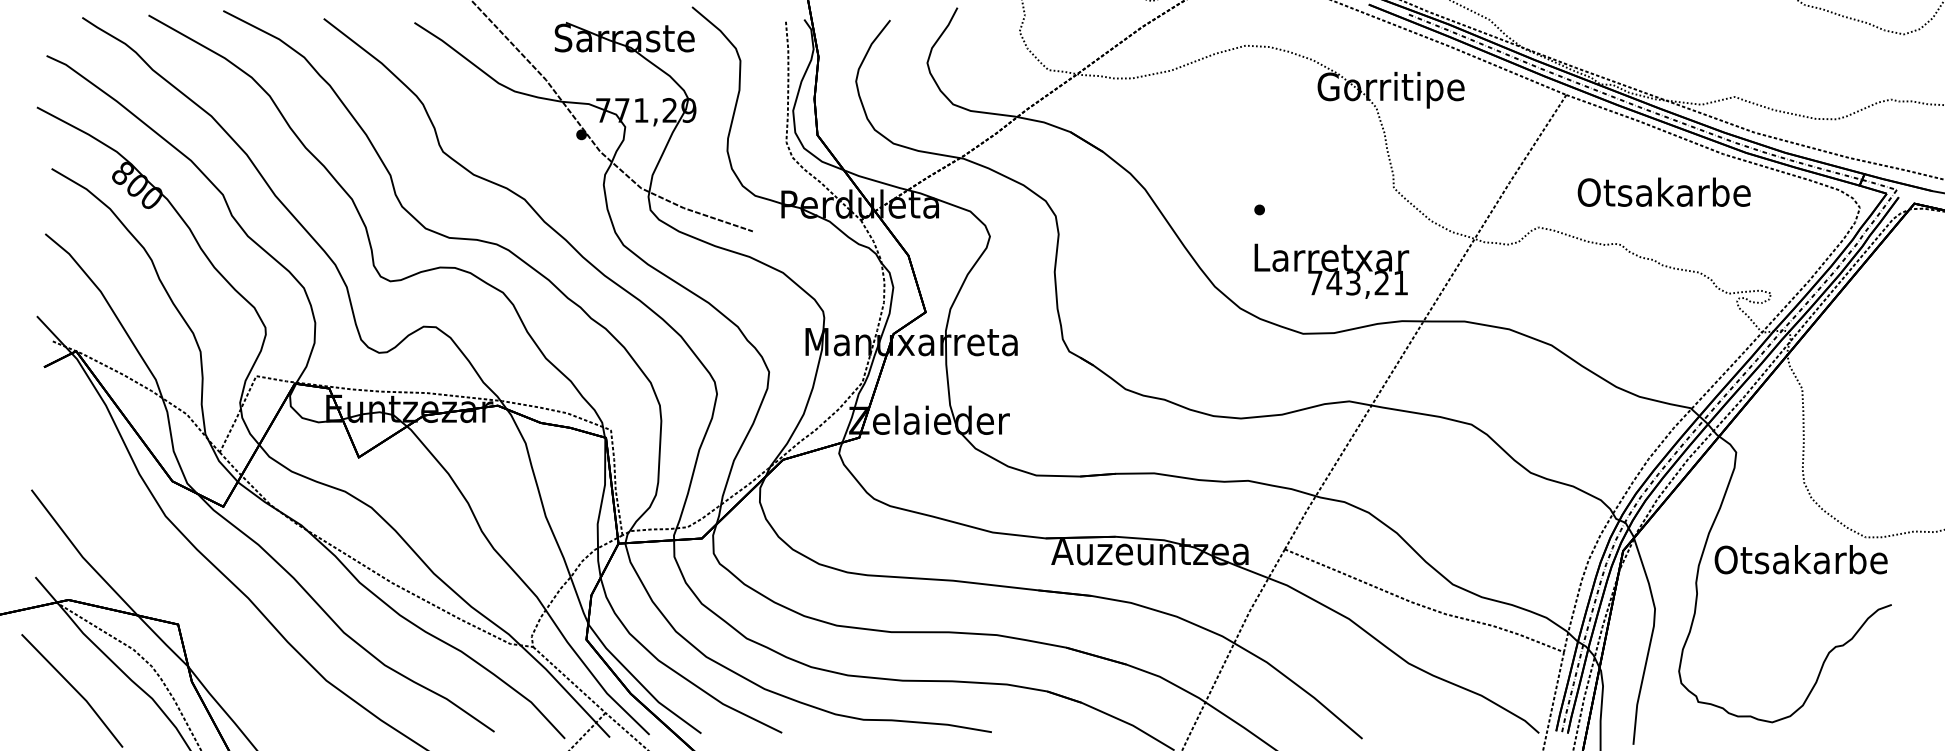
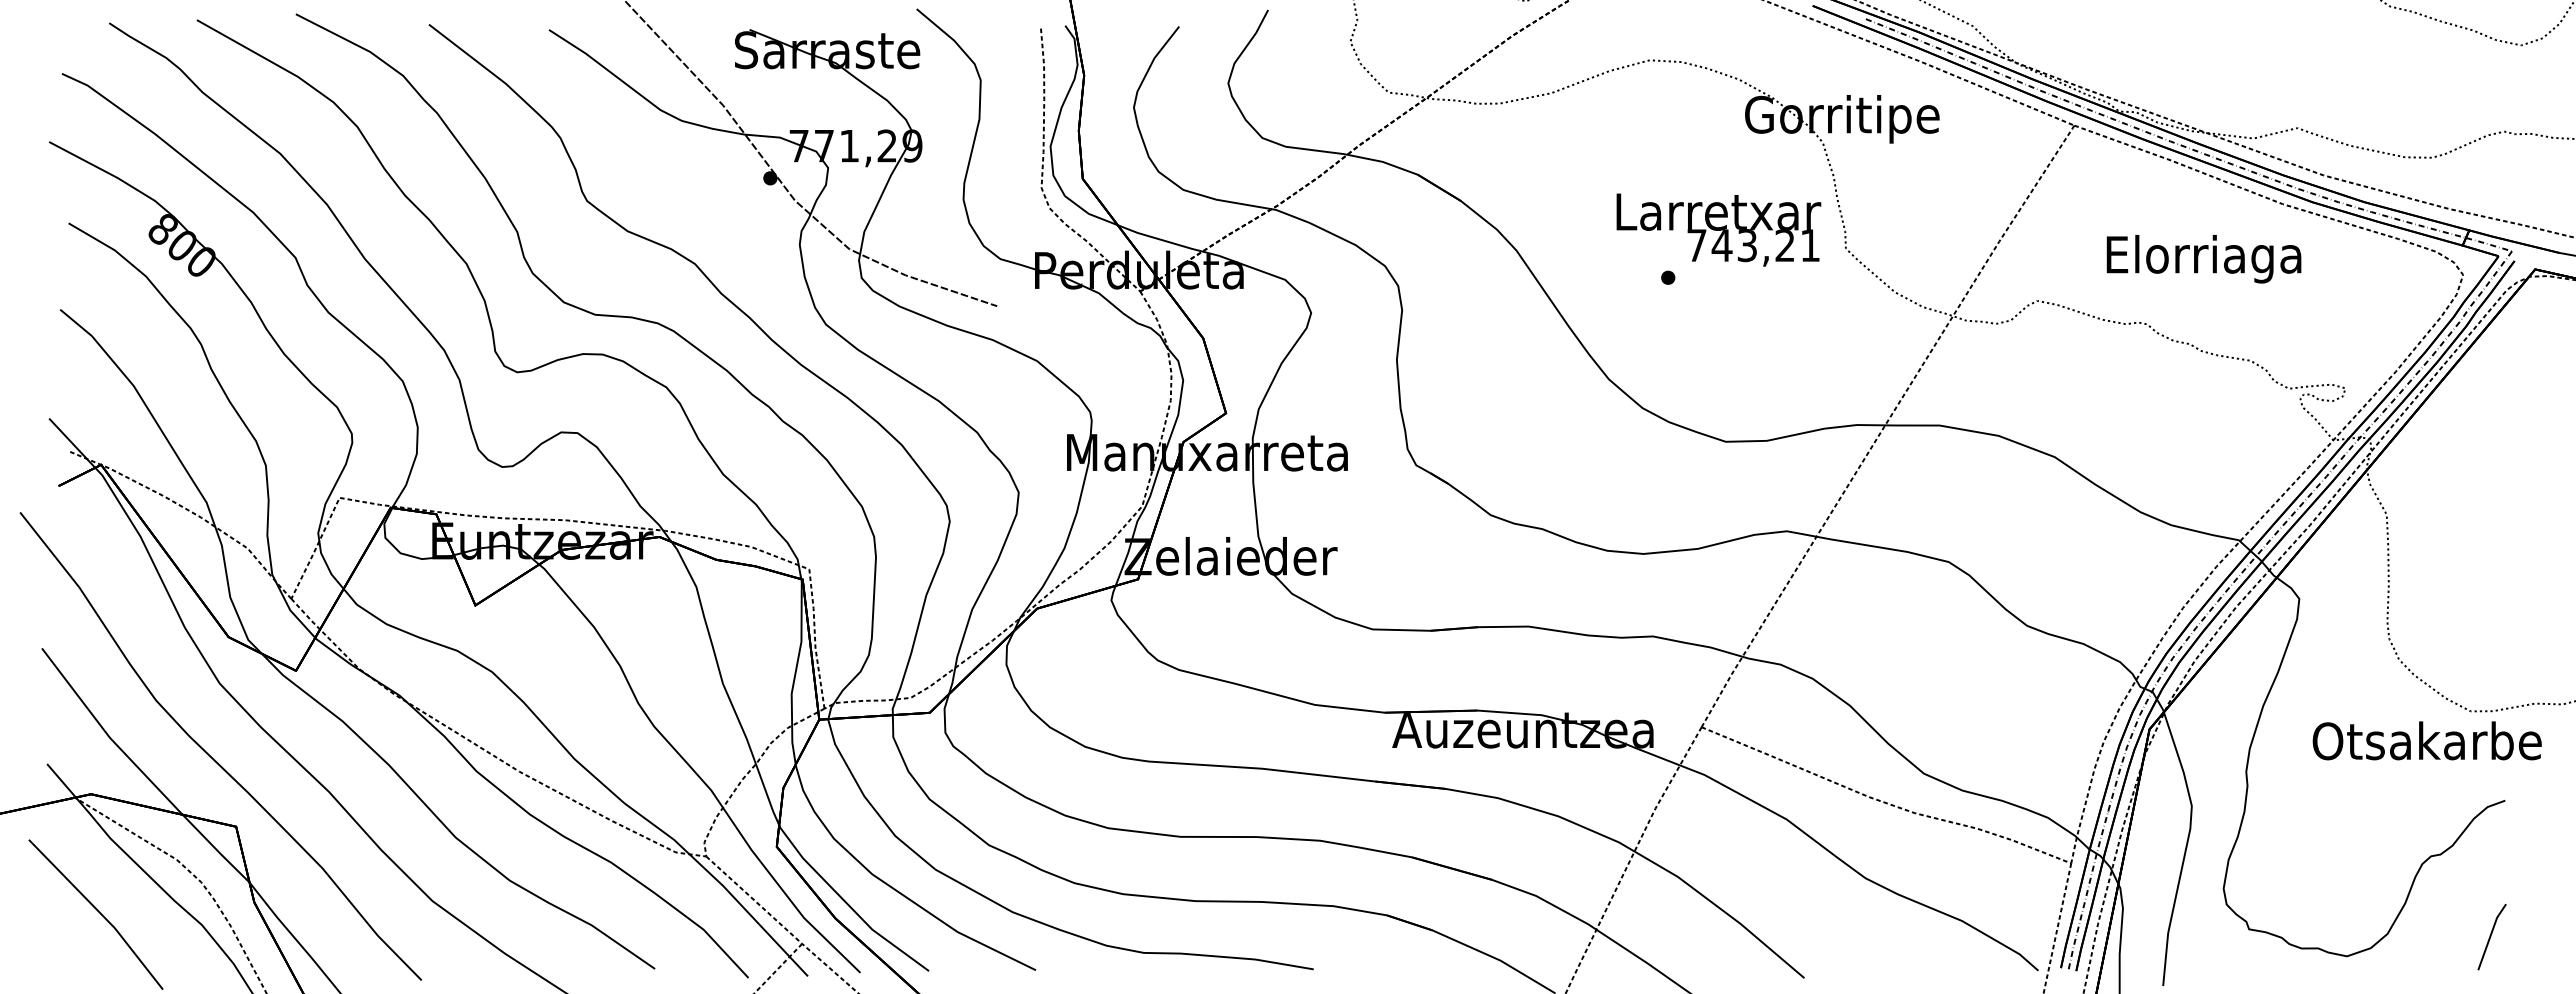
text: (1663, 196) -> (2203, 259), Otsakarbe -> Elorriaga
text: (1331, 270) -> (1718, 229), moved
text: (1800, 559) -> (2426, 740), moved
curve: (158, 570) -> (210, 755), added
line: (1881, 707) -> (2491, 936), added

